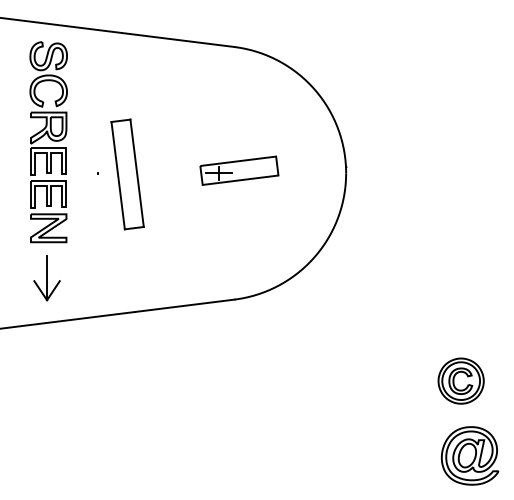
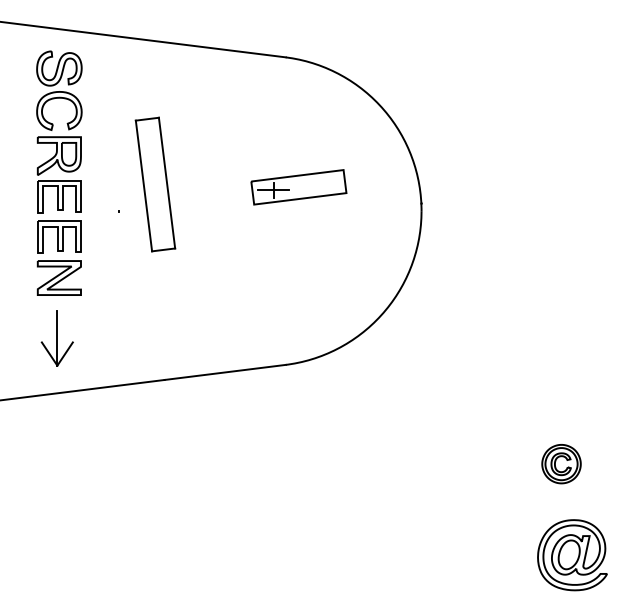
part: (239, 170) -> (298, 187), moved
part: (127, 174) -> (155, 184), moved
part: (460, 380) -> (560, 463), size x0.7

